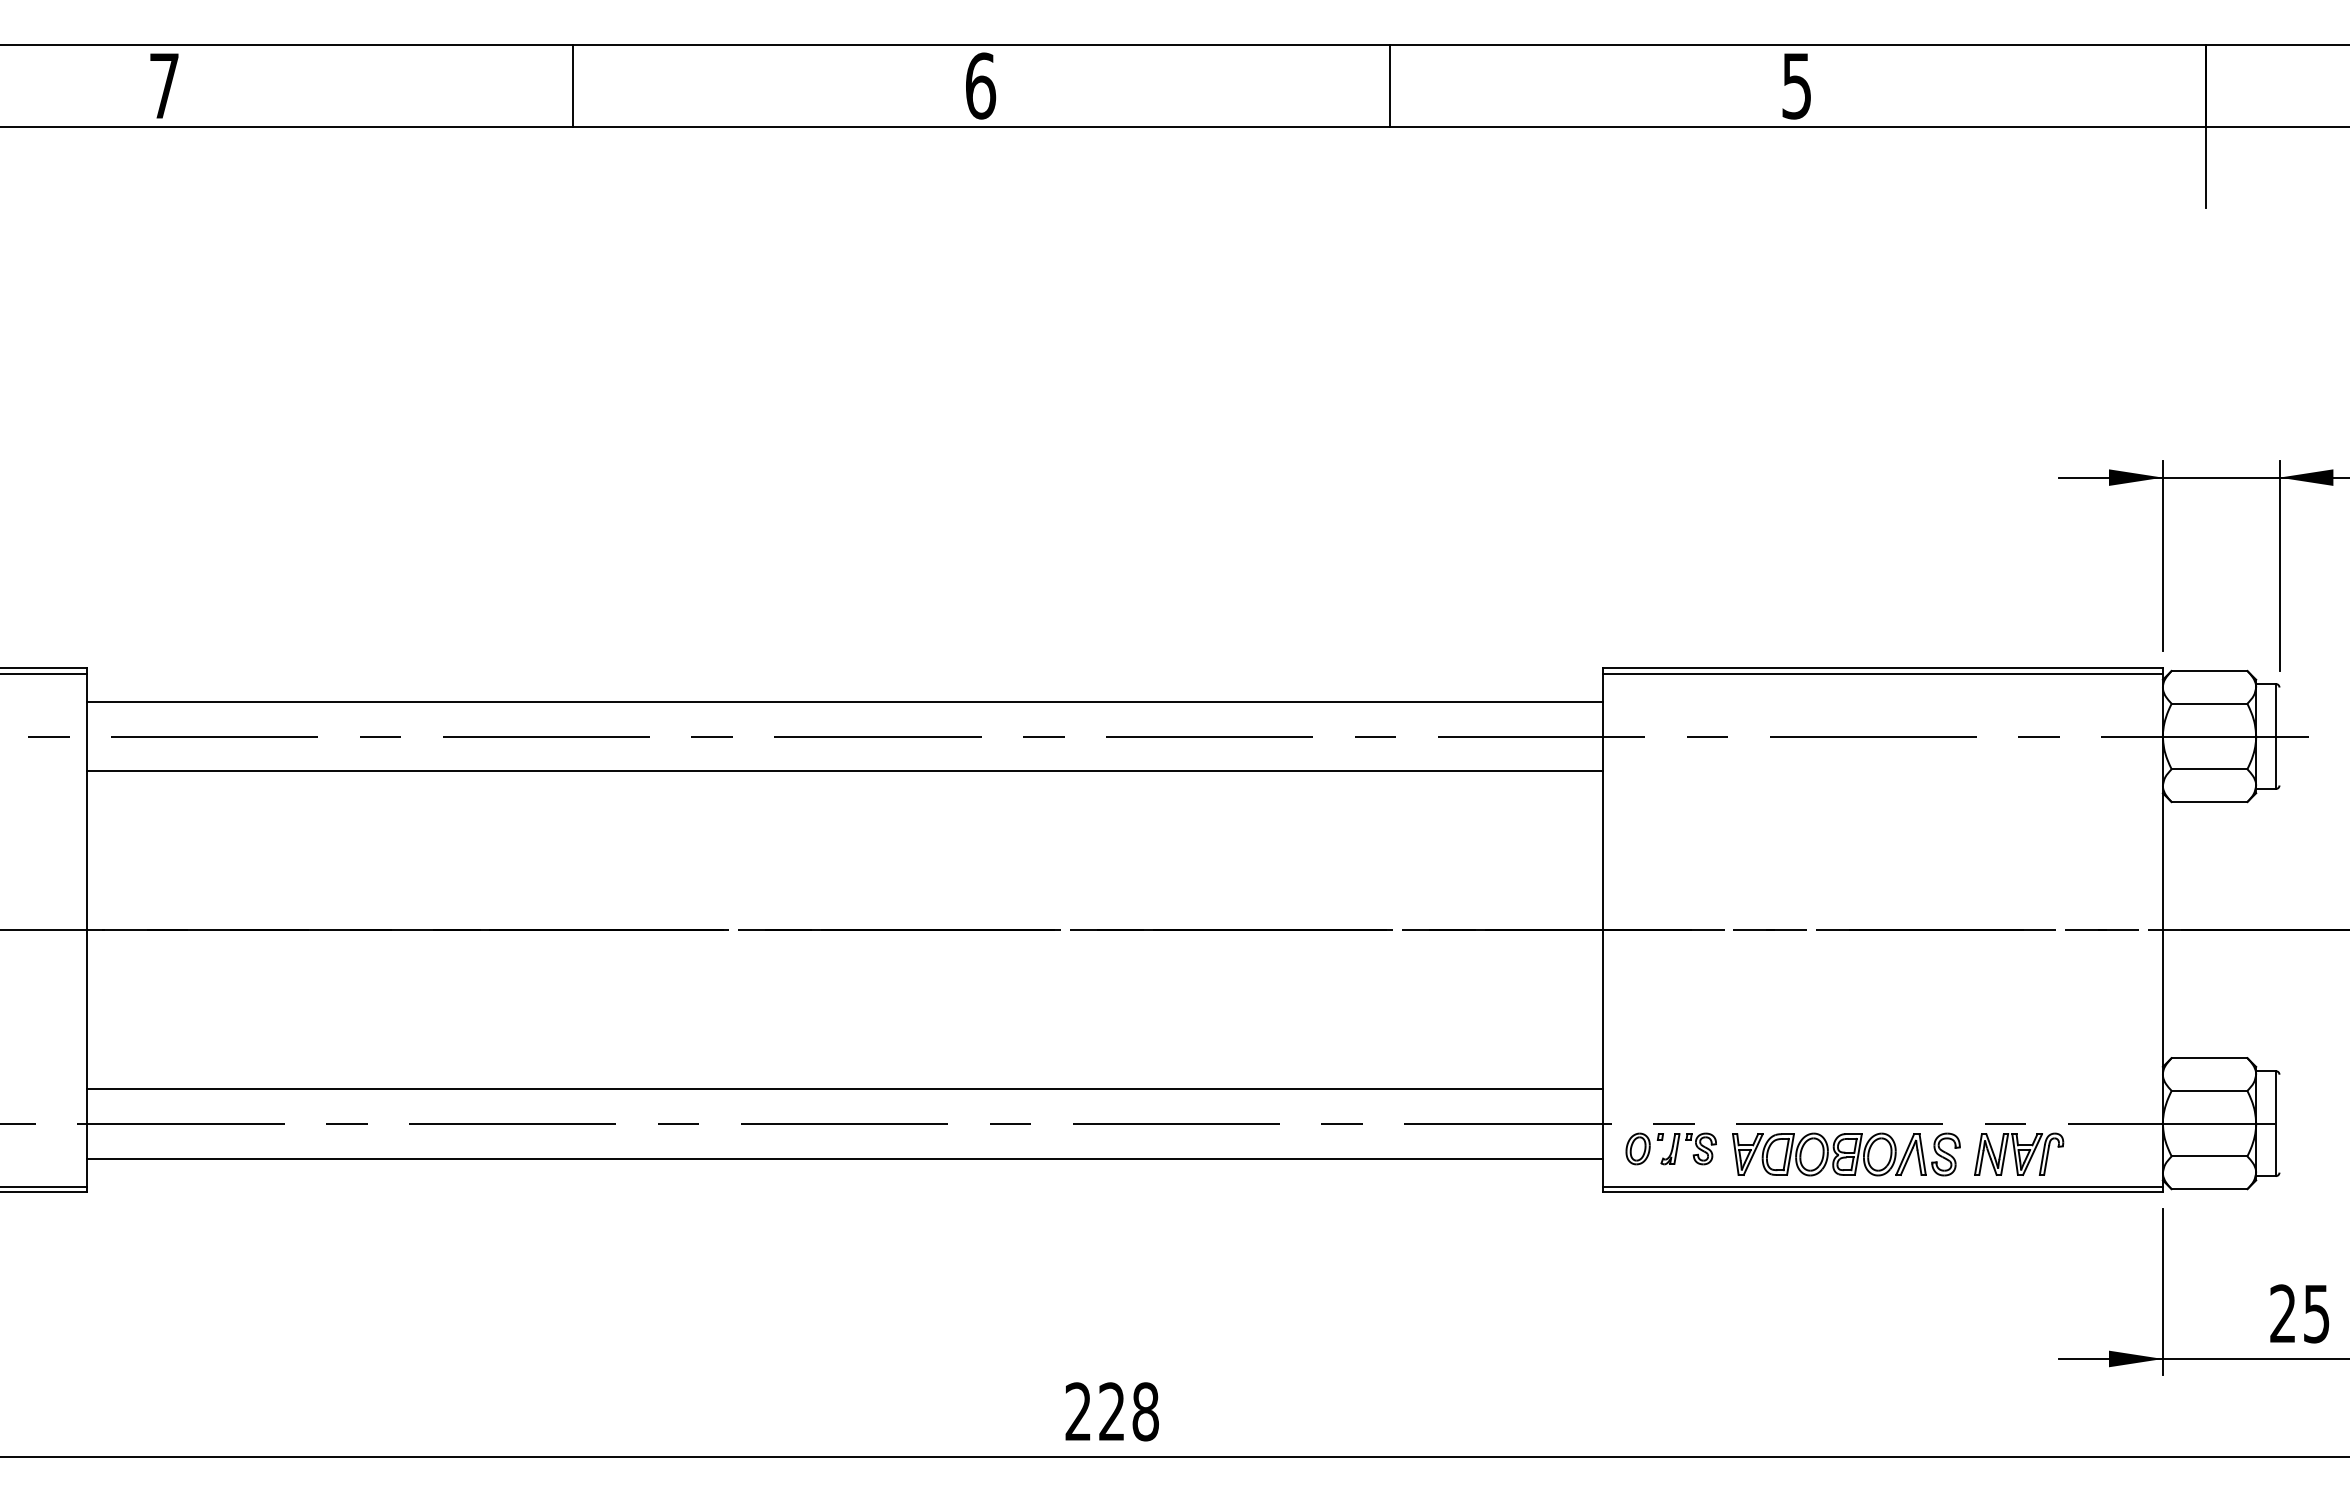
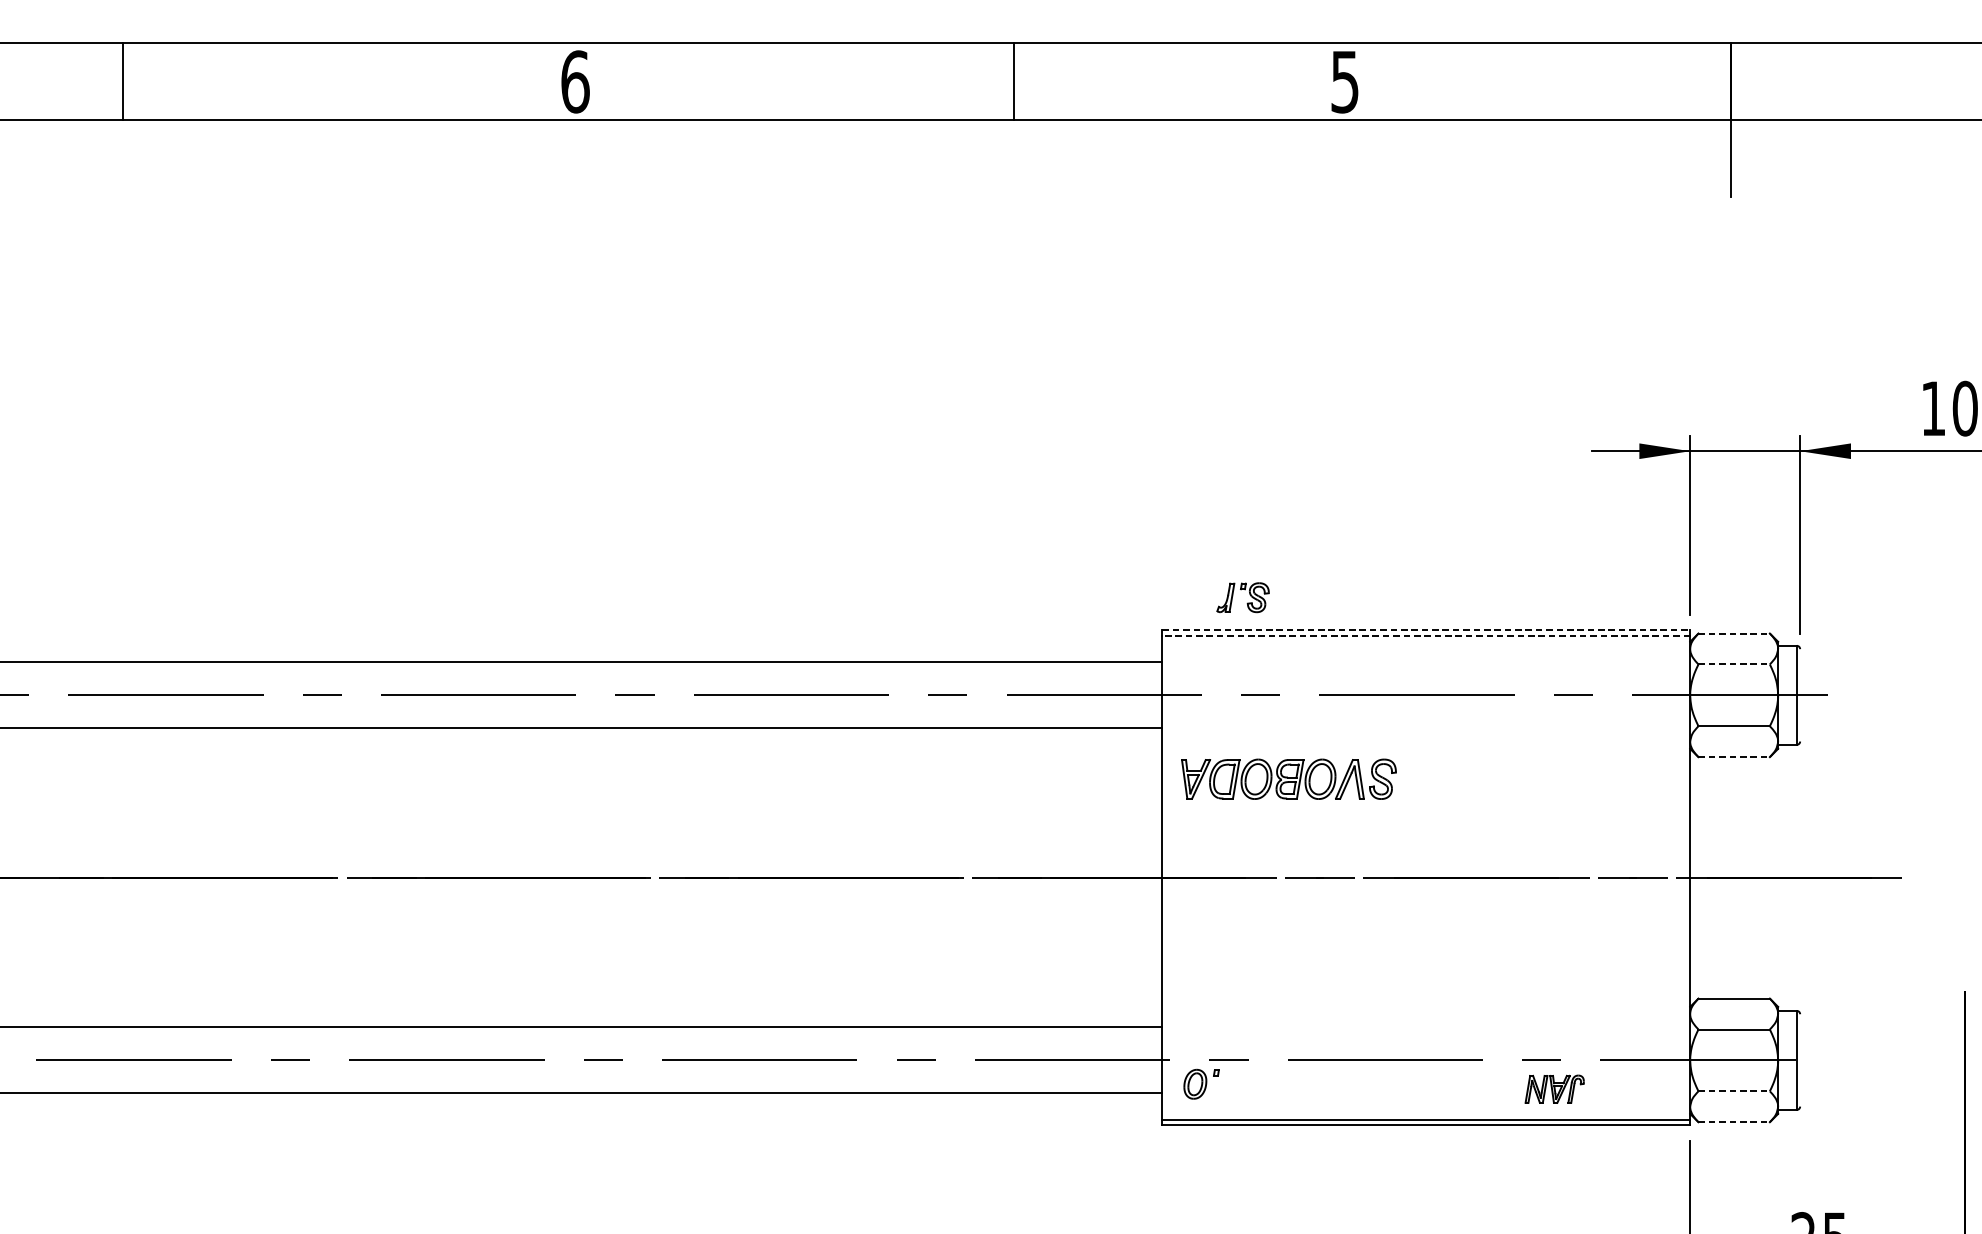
line: (573, 85) -> (123, 81), moved
line: (1389, 85) -> (1013, 81), moved
line: (1883, 667) -> (1426, 630), solid -> dashed
line: (2209, 670) -> (1734, 633), solid -> dashed
line: (1883, 673) -> (1426, 635), solid -> dashed
line: (2209, 703) -> (1734, 664), solid -> dashed
line: (2209, 802) -> (1734, 757), solid -> dashed
part: (1695, 1145) -> (1249, 594), moved
part: (2019, 1153) -> (1554, 1088), size x0.7
part: (1846, 1154) -> (1289, 779), moved
line: (2209, 1156) -> (1734, 1091), solid -> dashed
line: (2209, 1189) -> (1734, 1122), solid -> dashed

